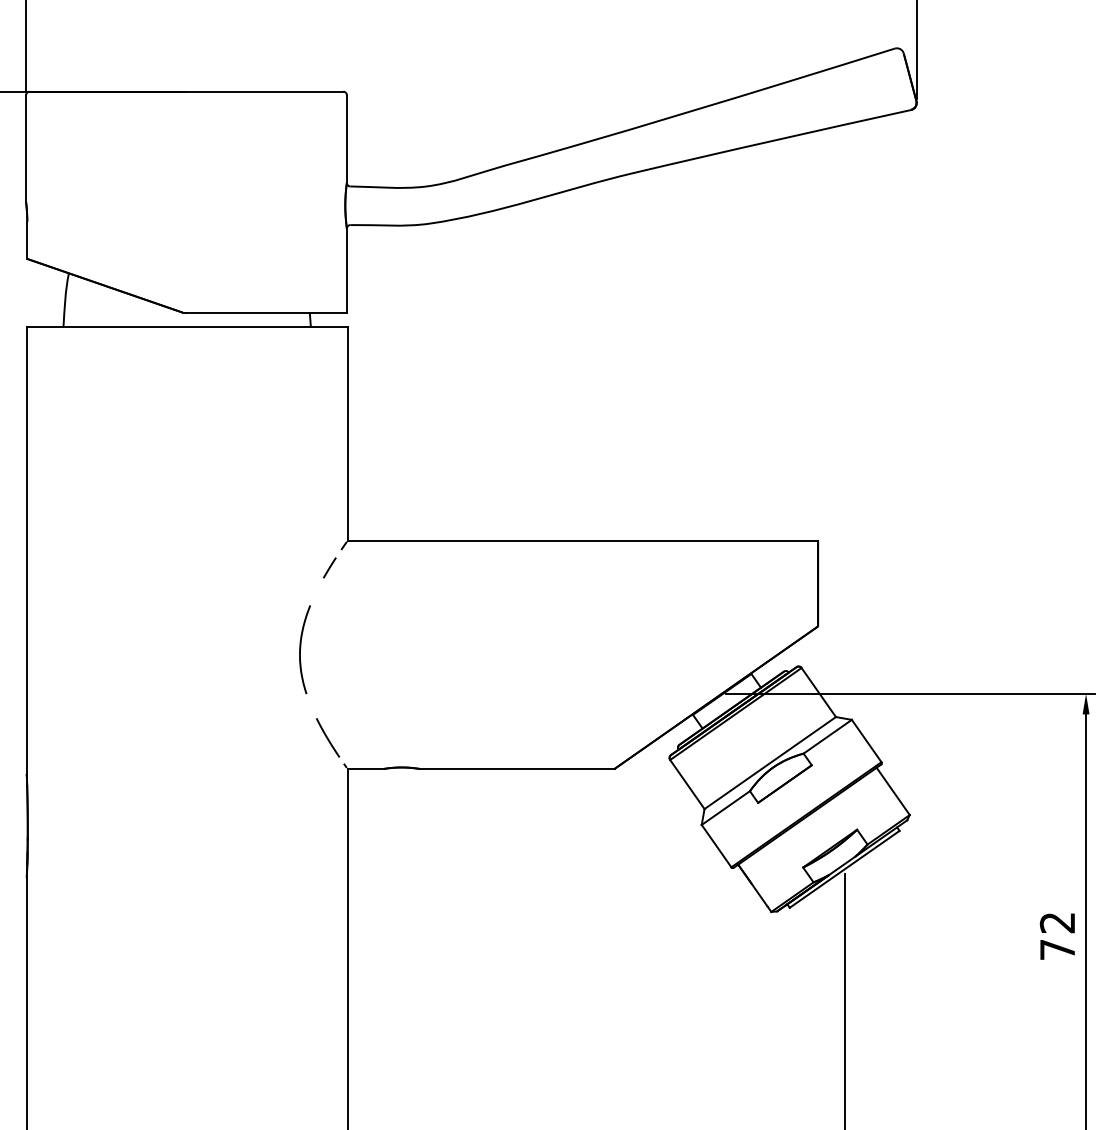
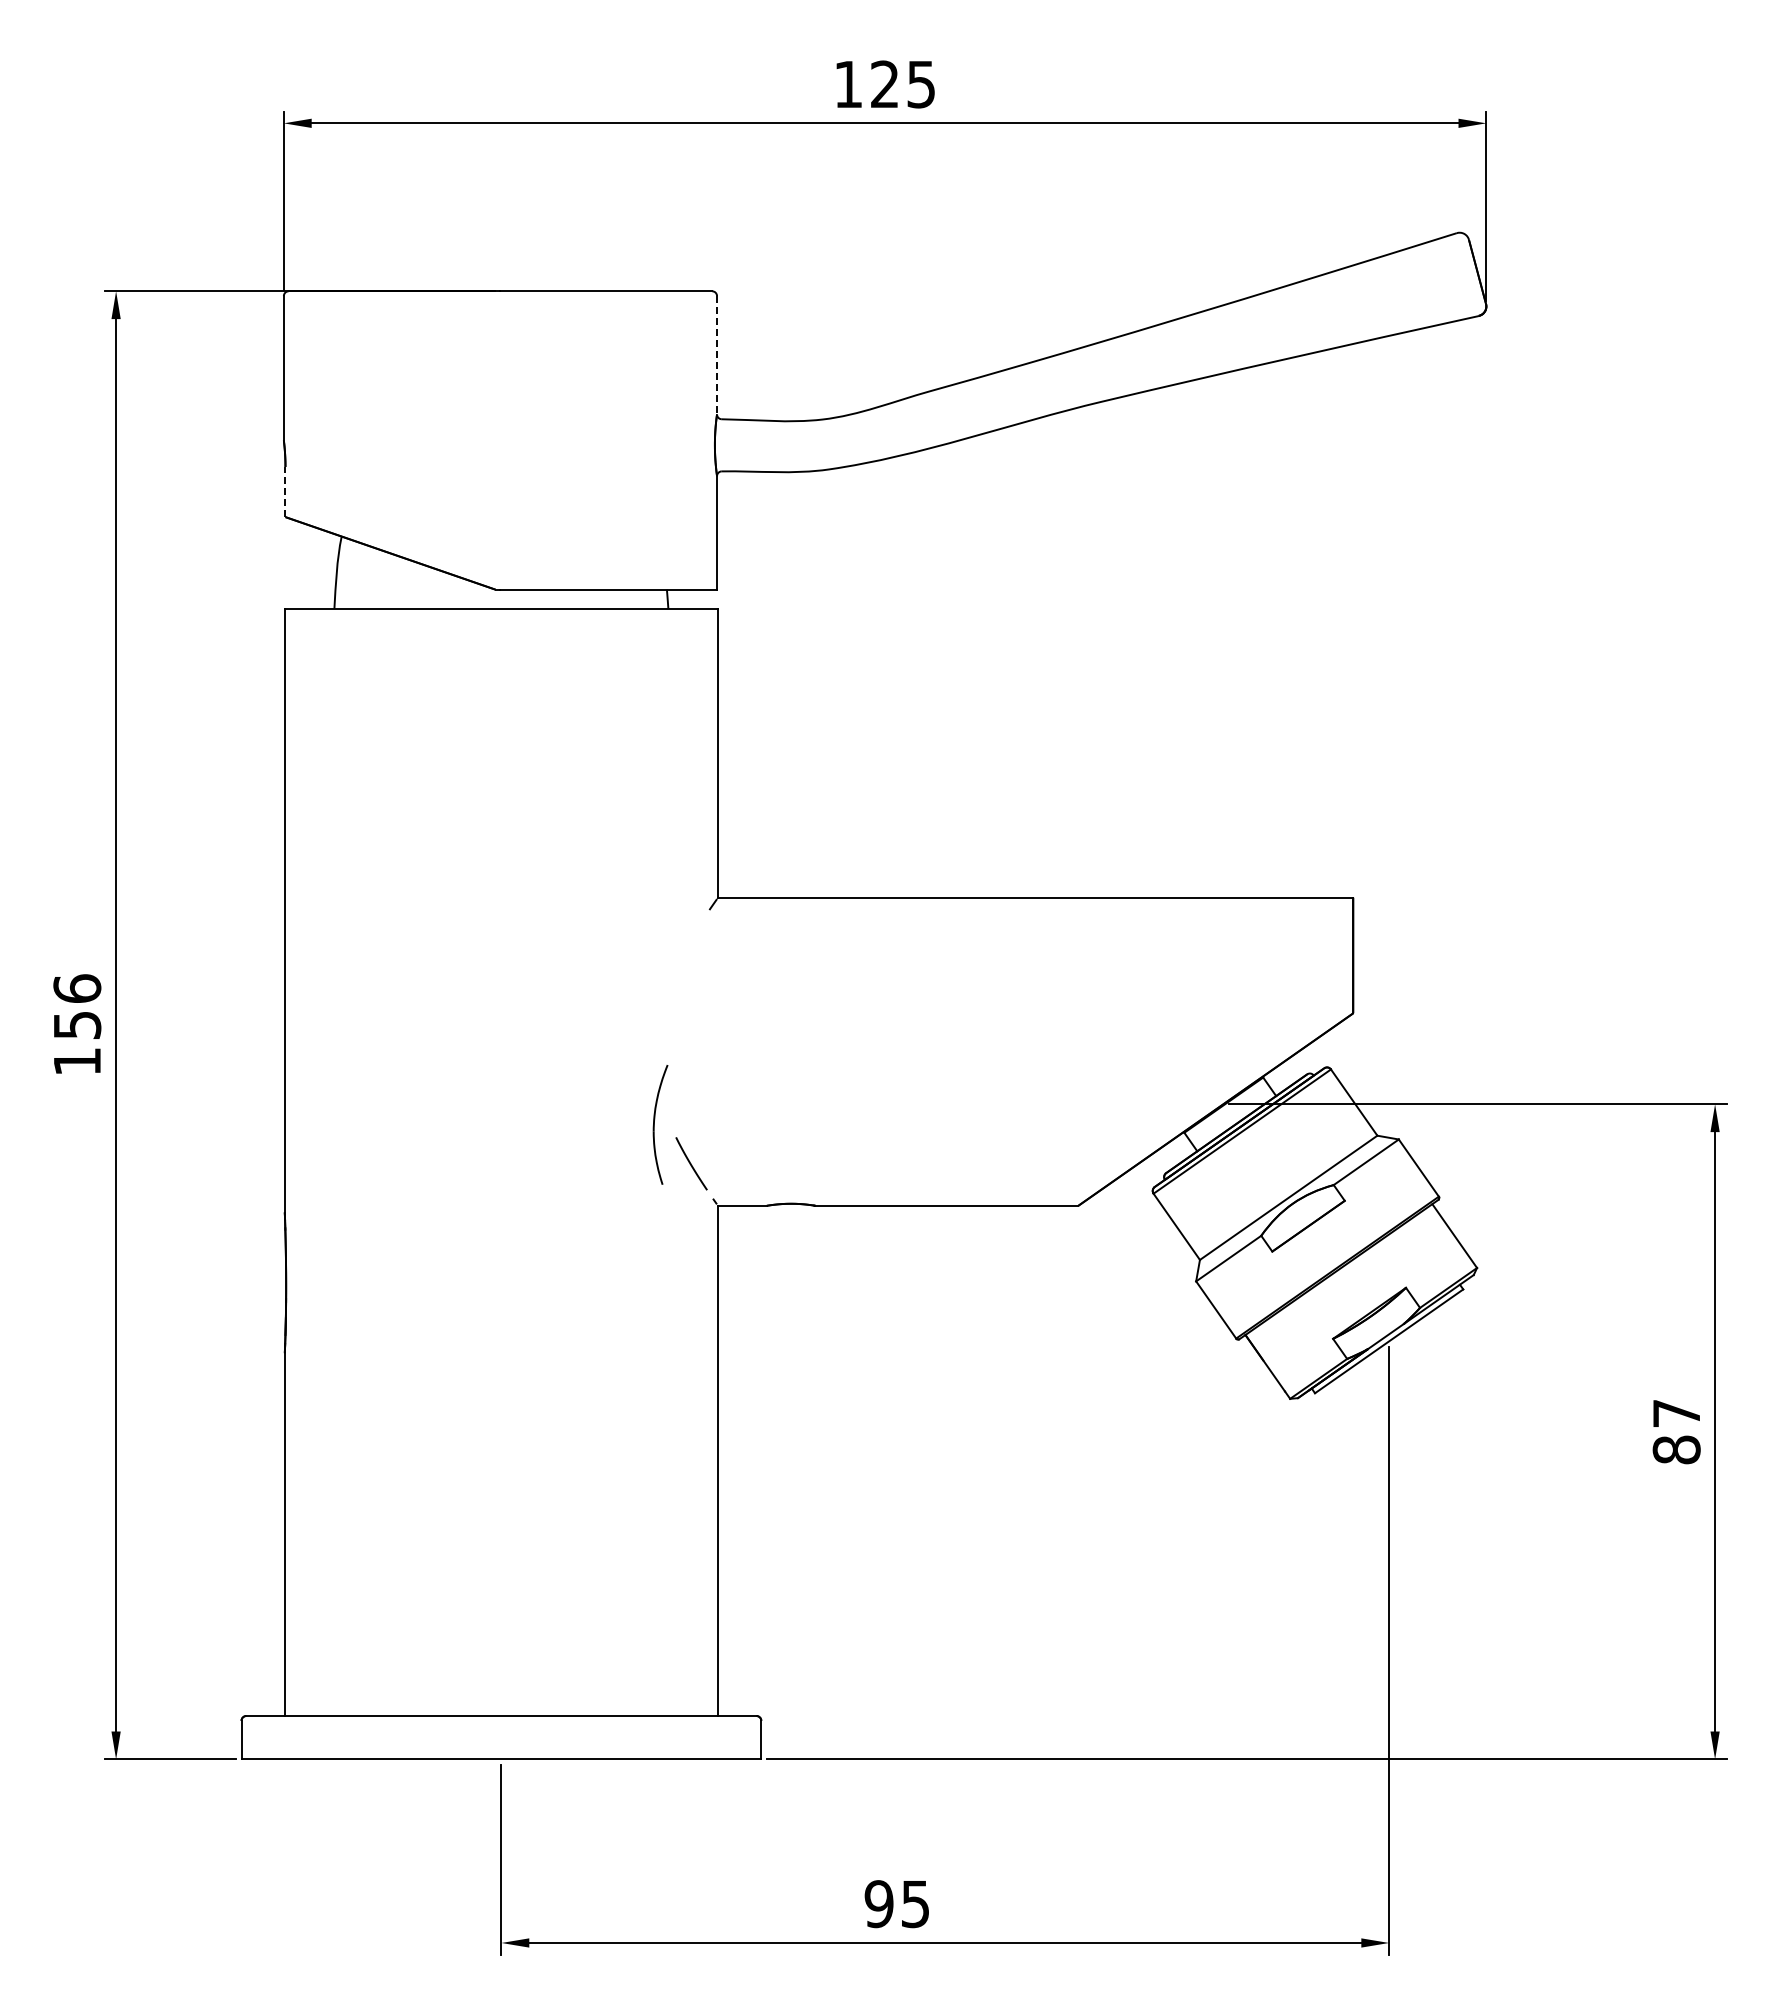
line: (347, 139) -> (717, 355), solid -> dashed
line: (27, 239) -> (285, 491), solid -> dashed
line: (329, 568) -> (693, 934), removed
part: (305, 649) -> (660, 1124), moved
text: (1057, 936) -> (1676, 1432), 72 -> 87

